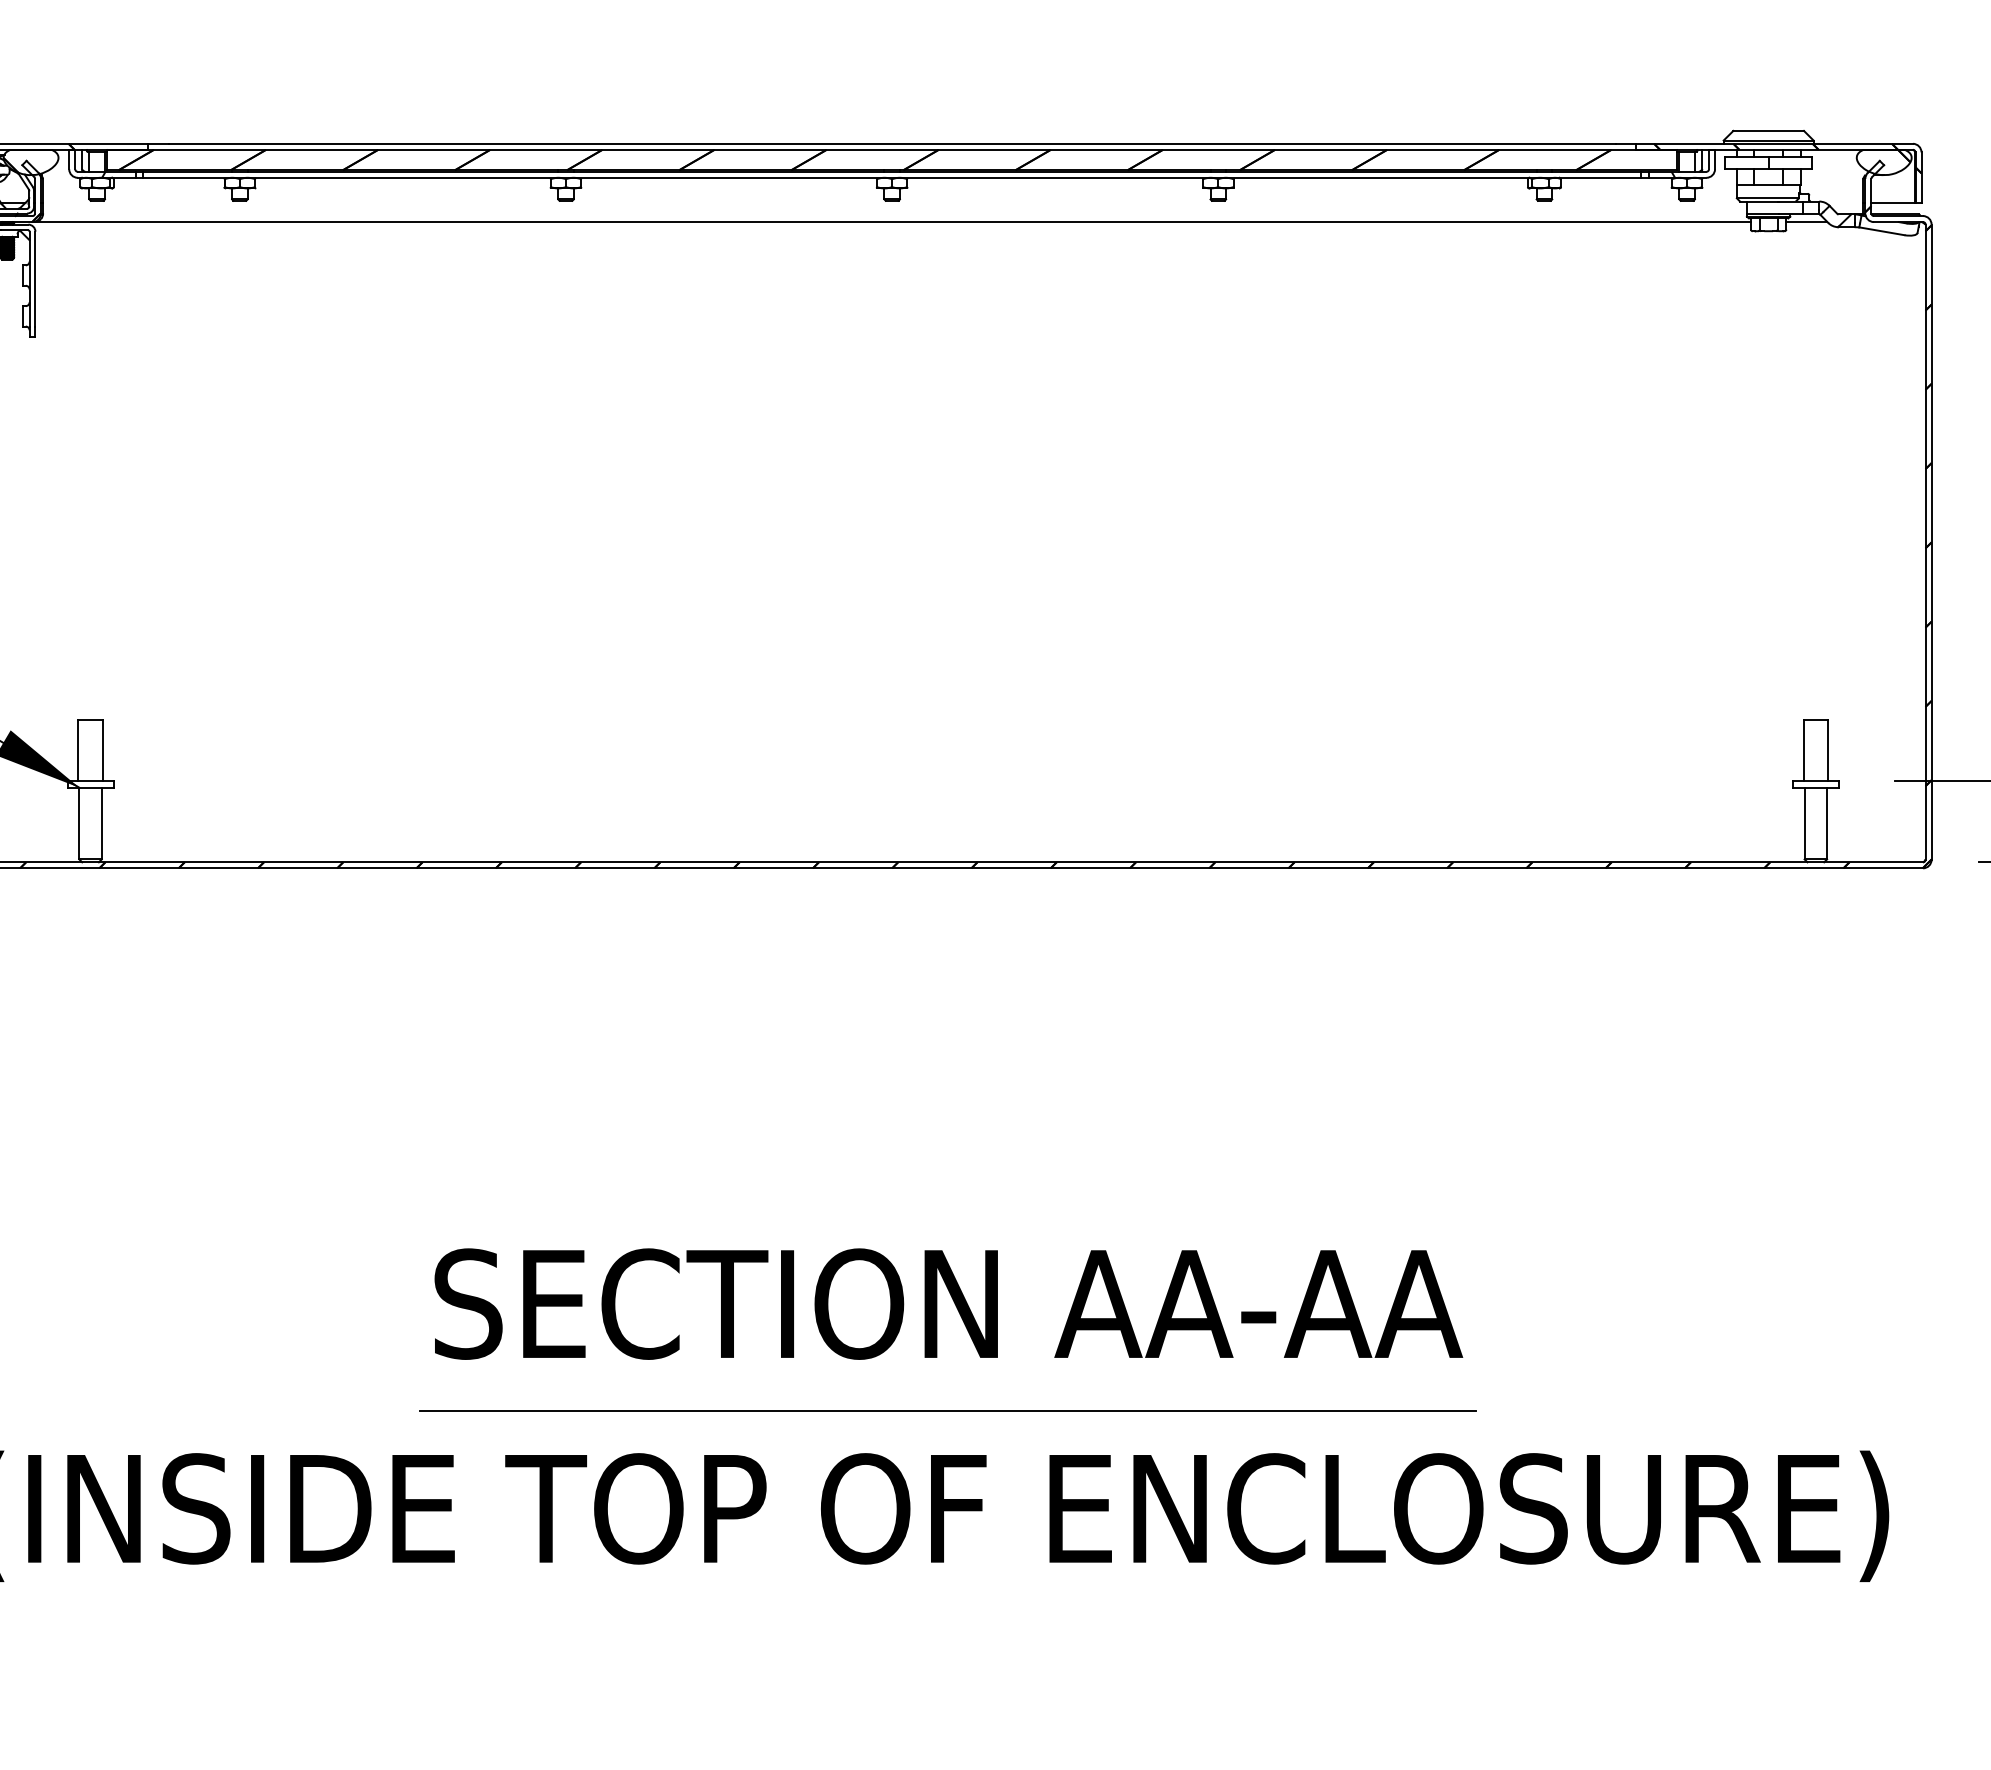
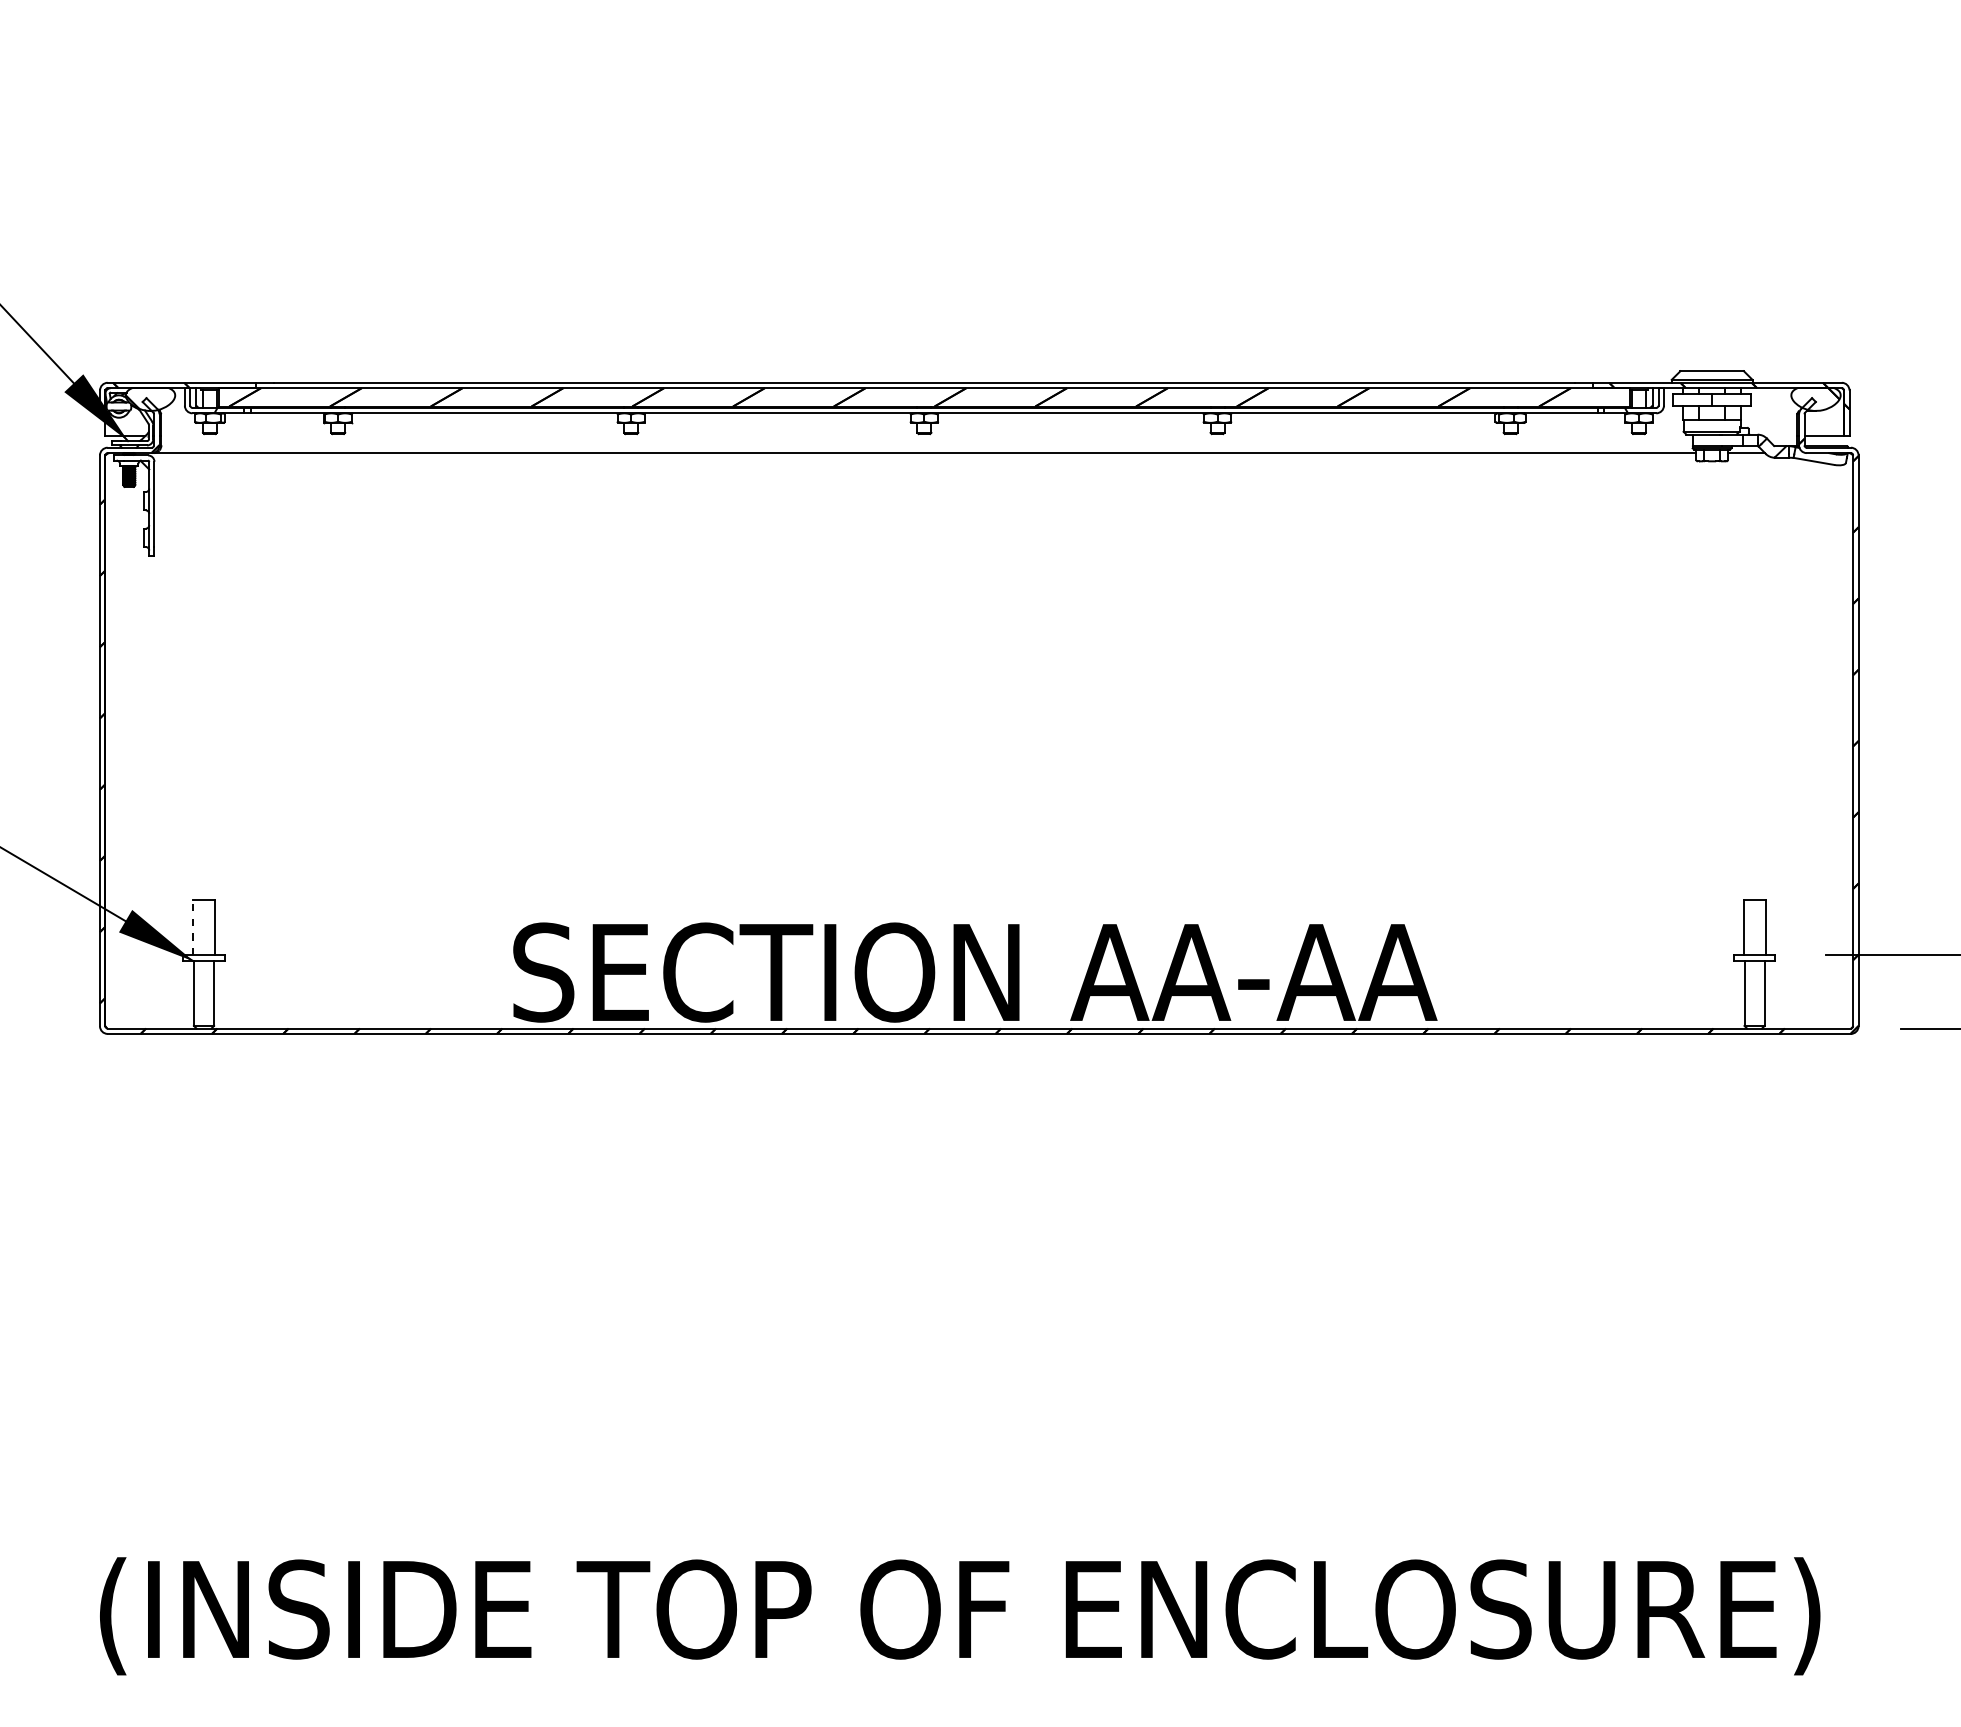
line: (77, 749) -> (192, 927), solid -> dashed
text: (948, 1304) -> (975, 972), moved
line: (947, 1409) -> (974, 1520), removed

